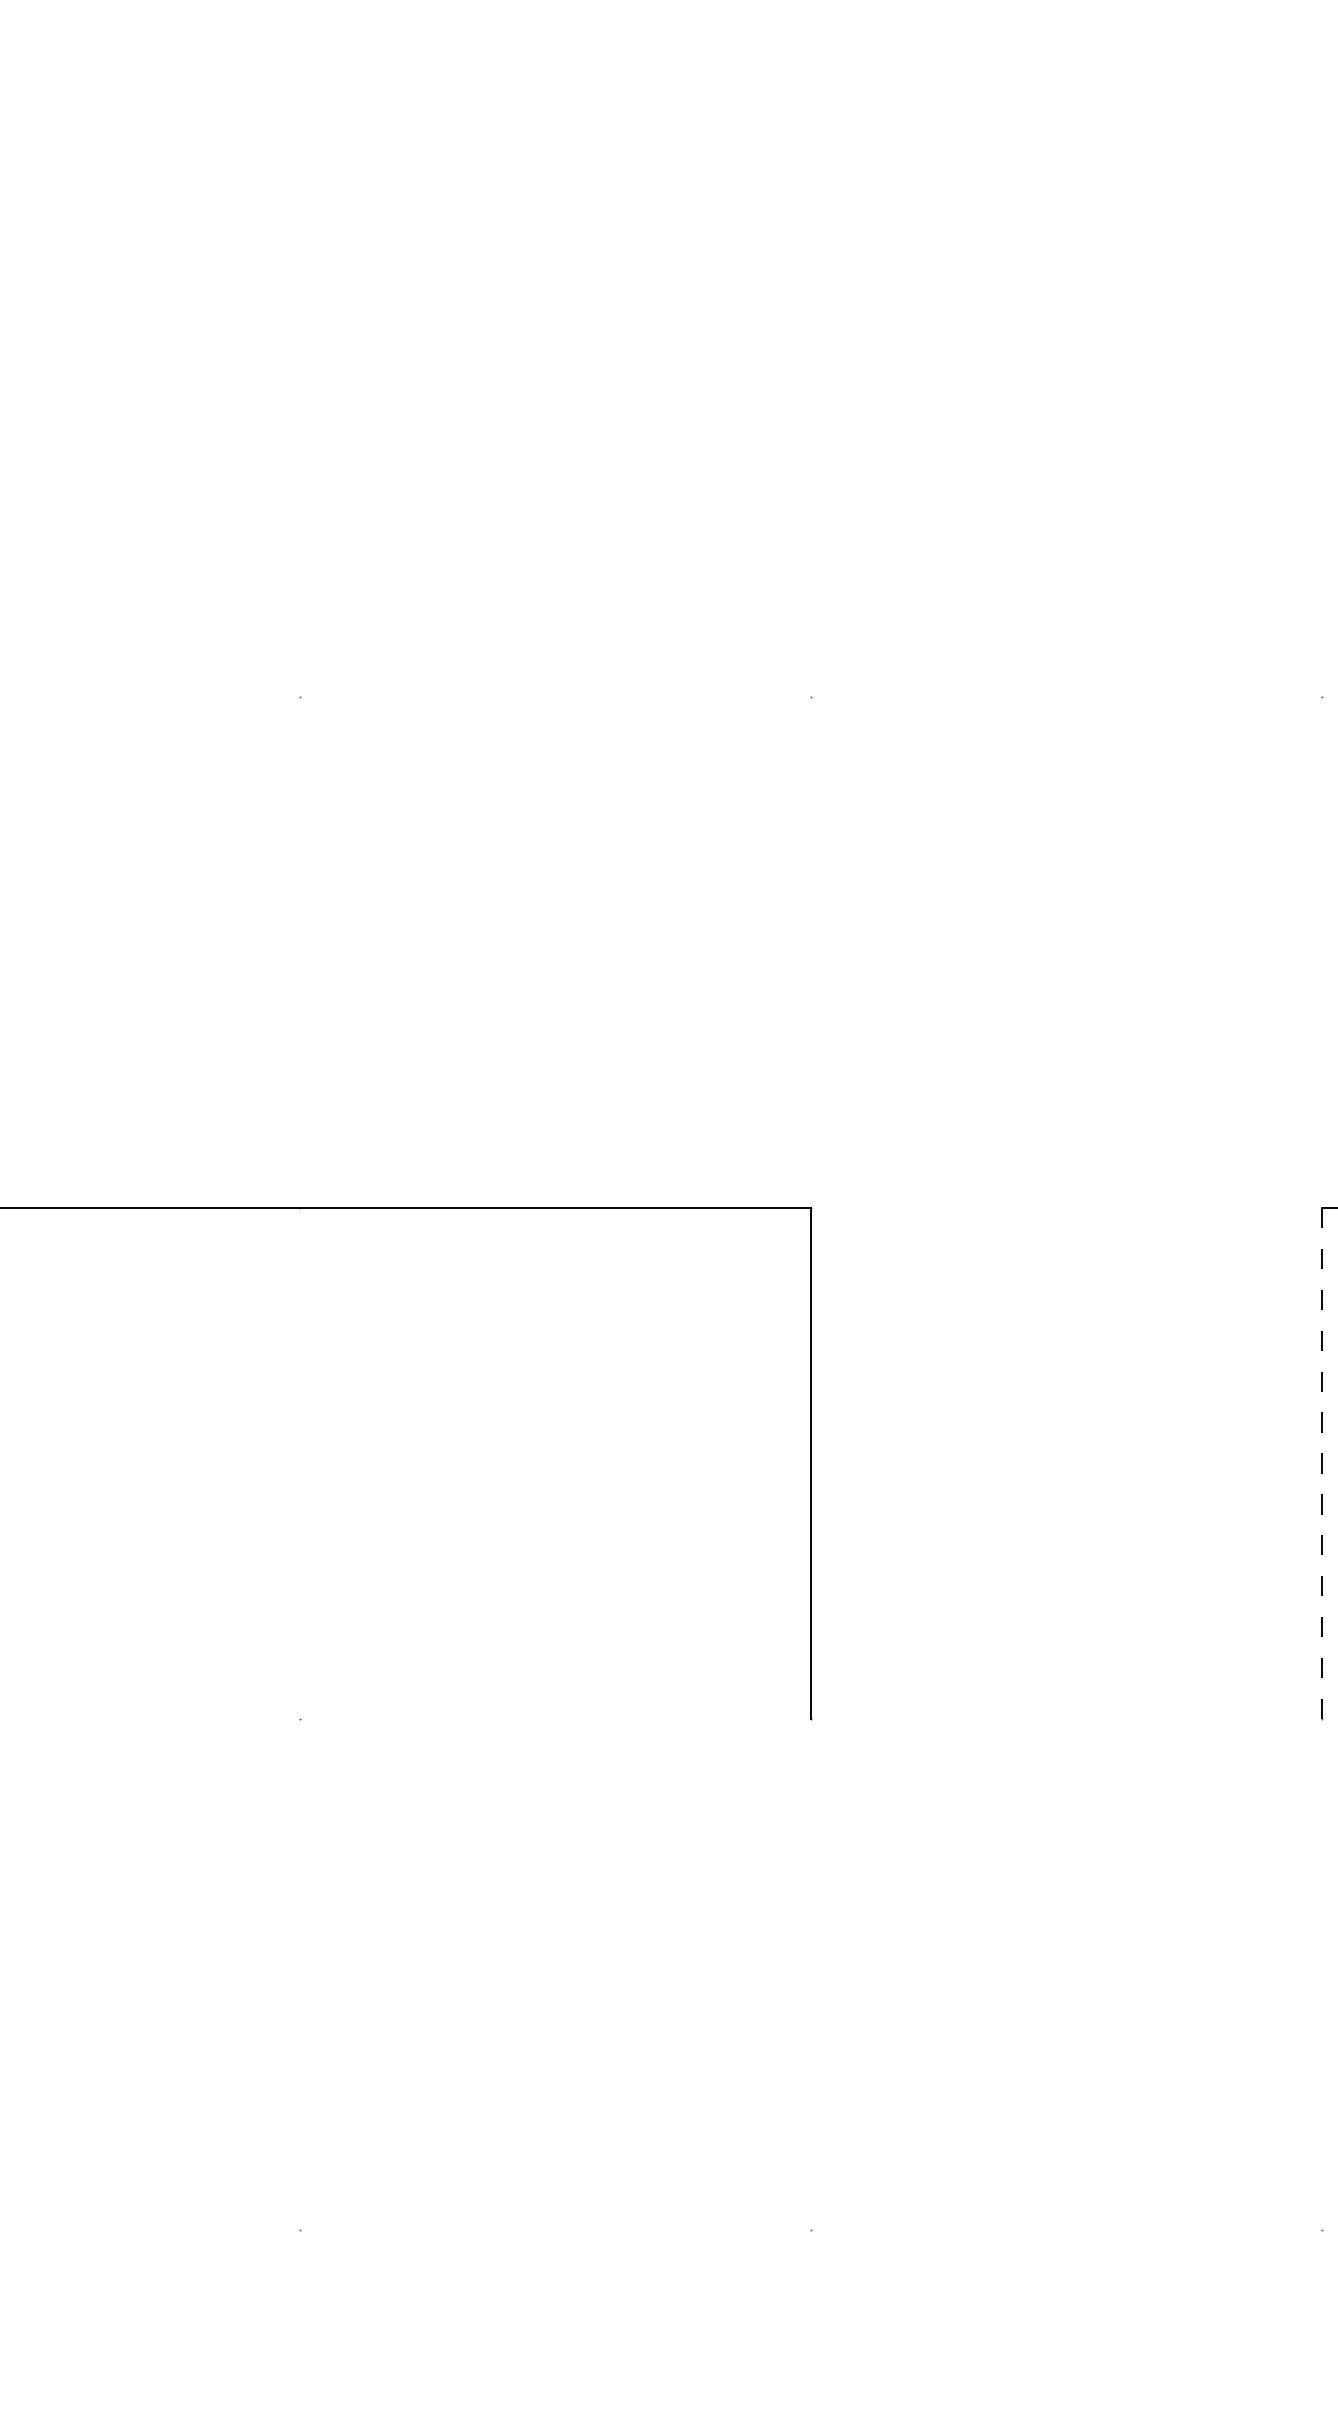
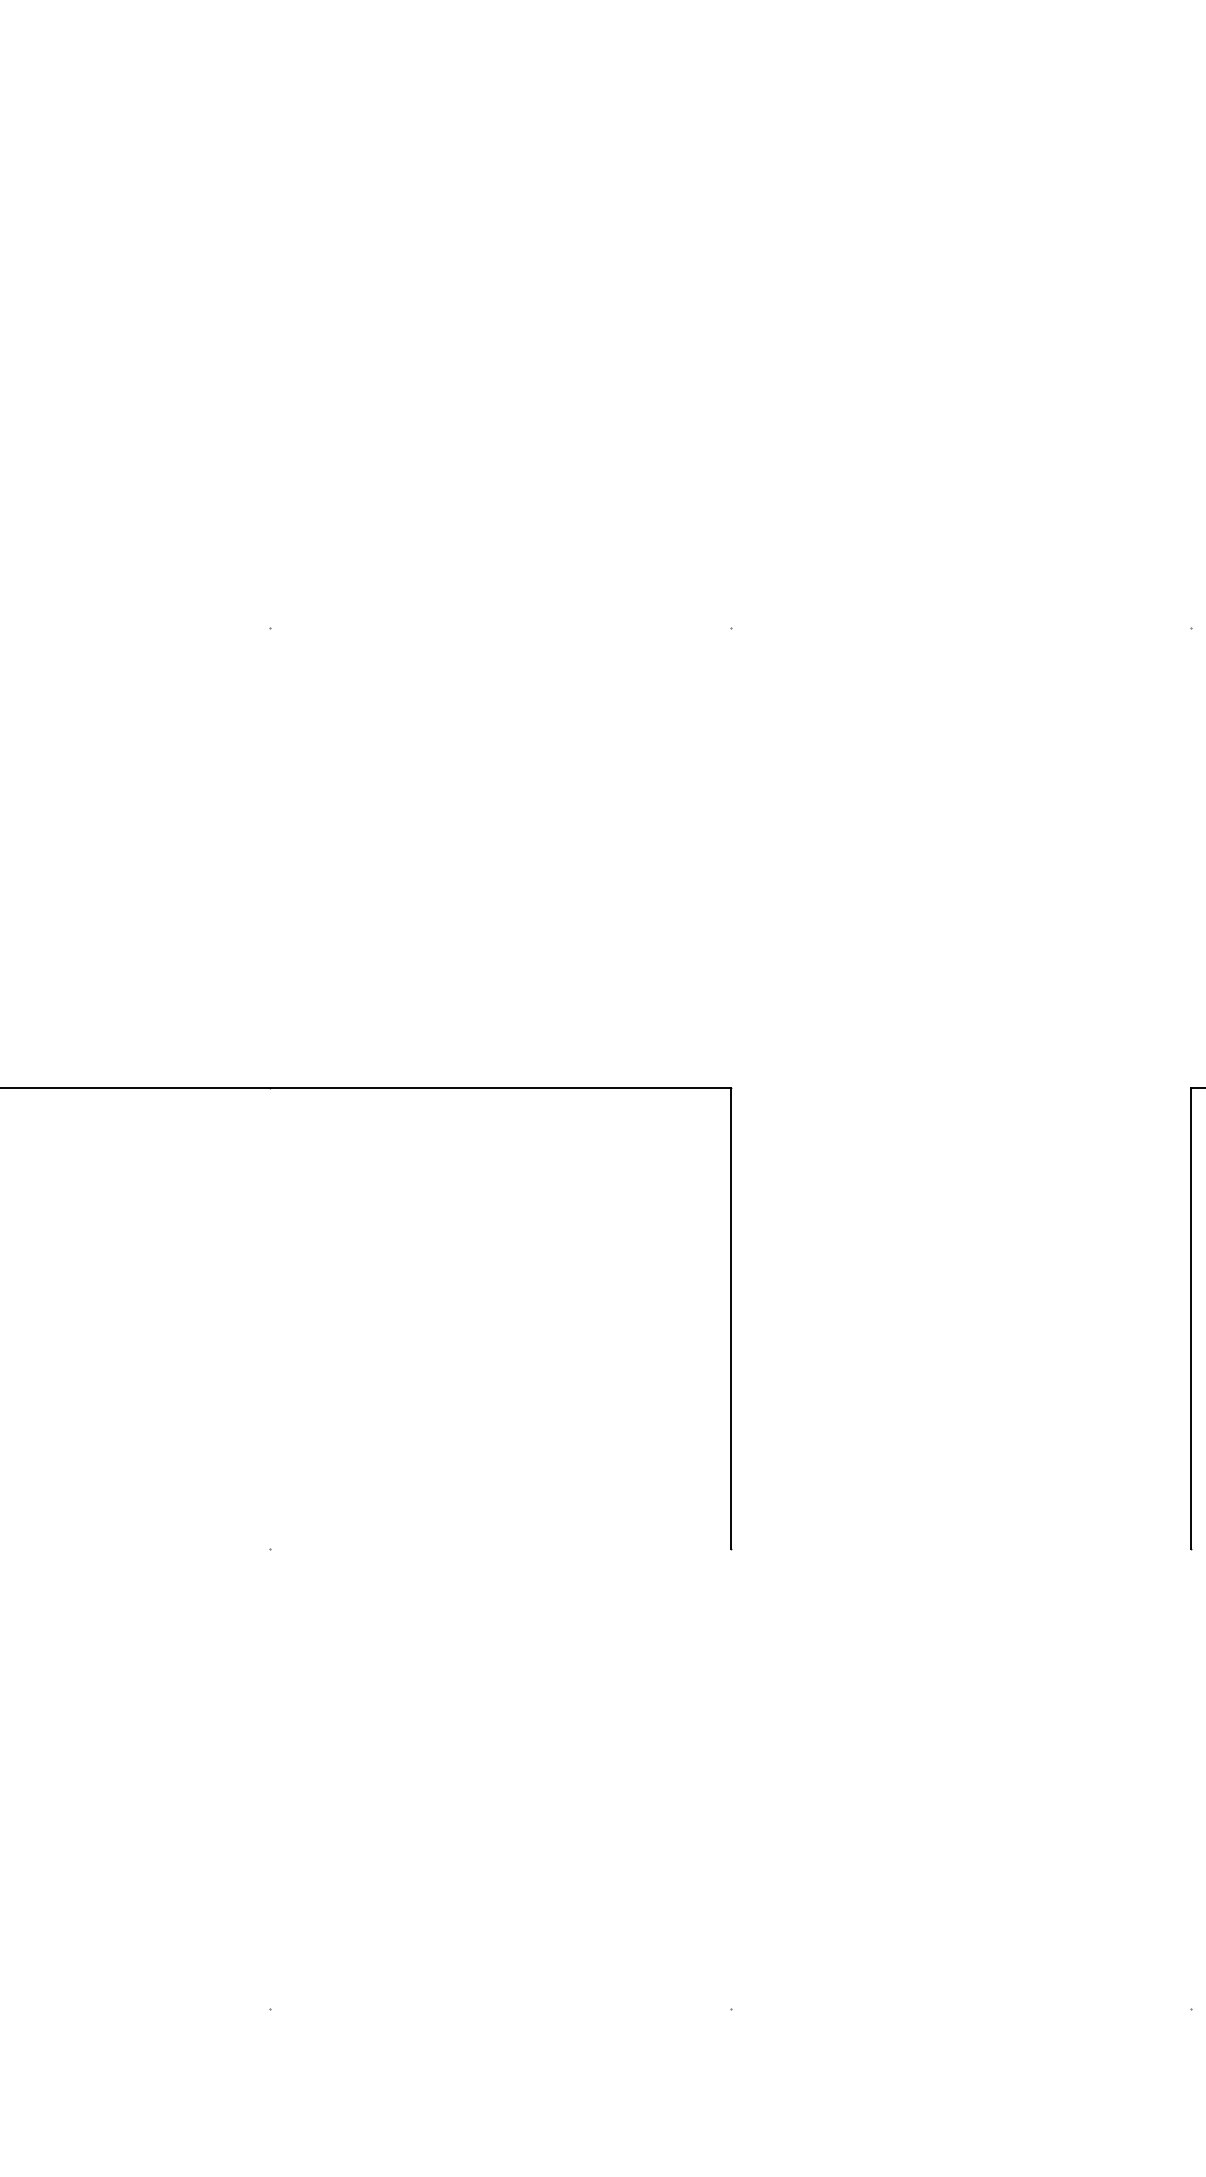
line: (1321, 1462) -> (1190, 1317), dashed -> solid

